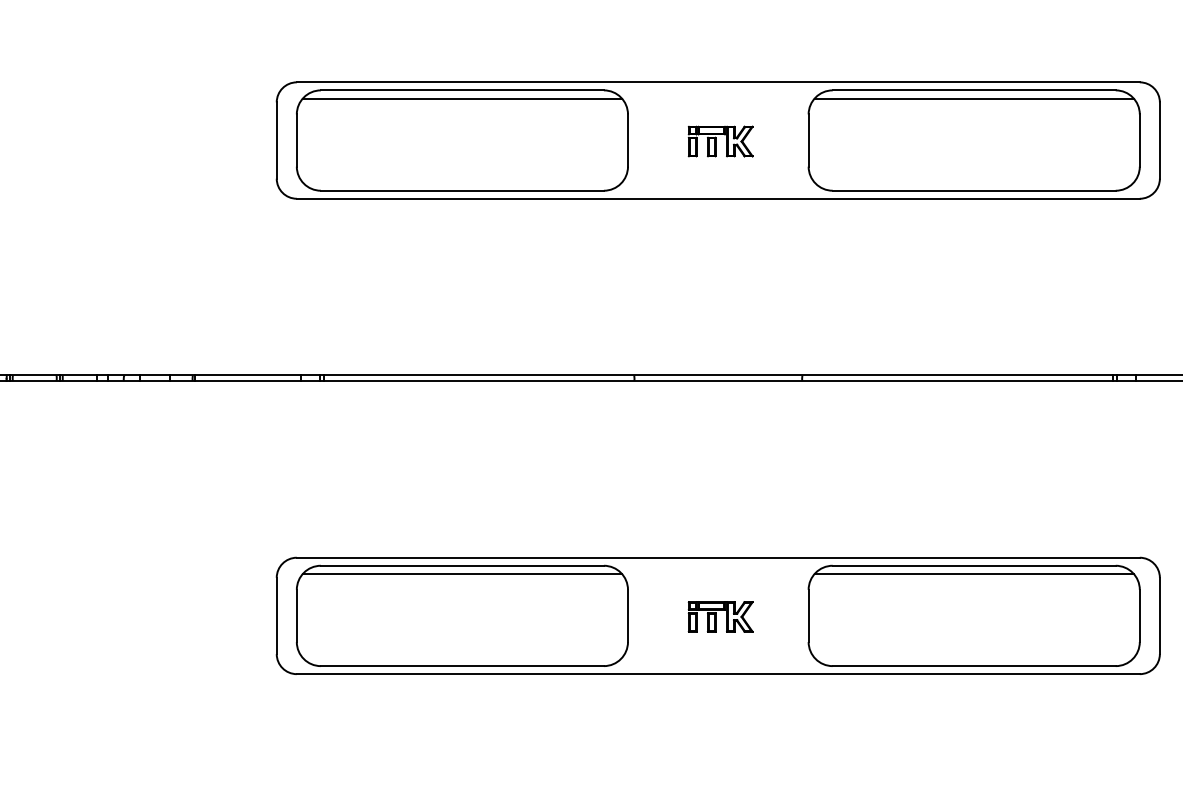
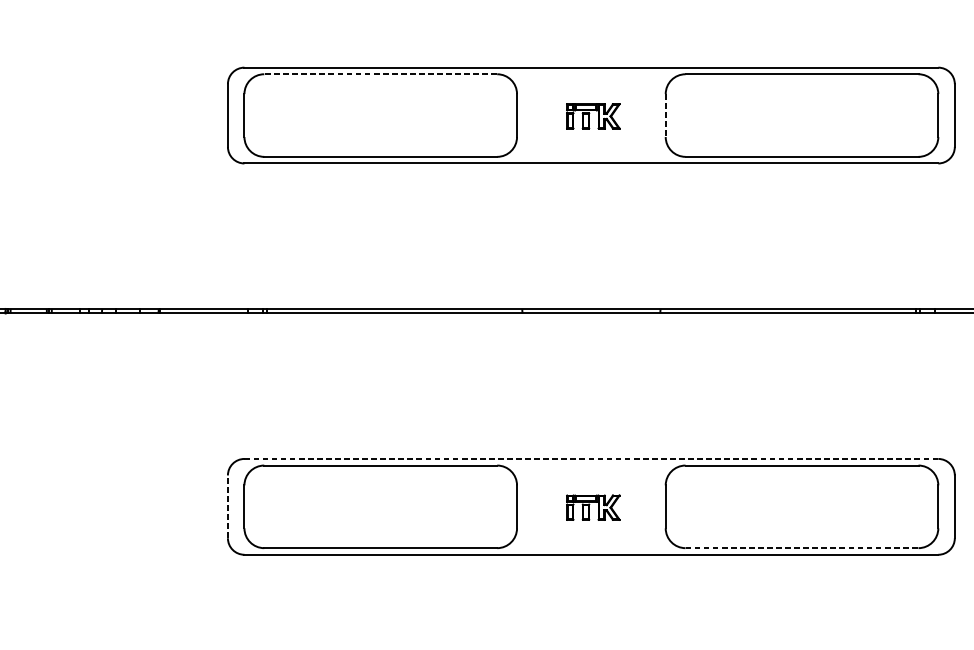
line: (462, 90) -> (380, 74), solid -> dashed
line: (462, 98) -> (380, 80), removed
line: (973, 98) -> (801, 80), removed
line: (808, 141) -> (665, 116), solid -> dashed
line: (718, 557) -> (591, 458), solid -> dashed
line: (462, 574) -> (380, 472), removed
line: (973, 574) -> (801, 472), removed
line: (276, 615) -> (227, 506), solid -> dashed
line: (974, 666) -> (802, 548), solid -> dashed

